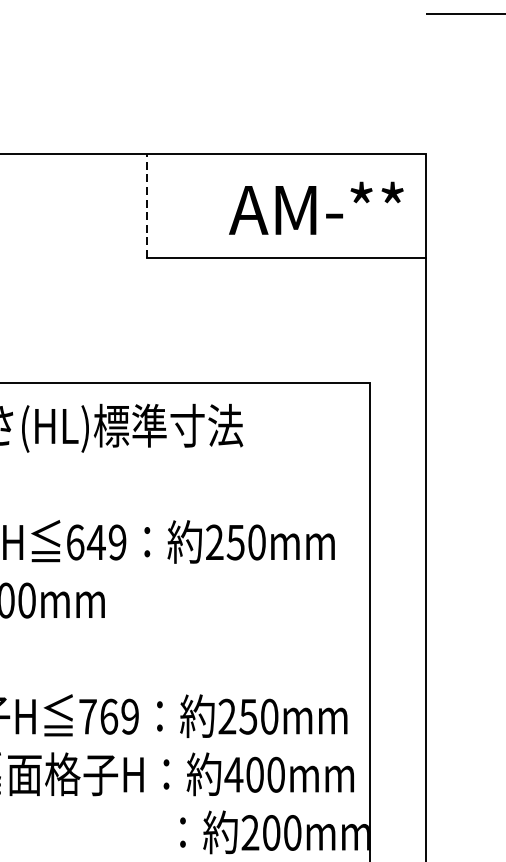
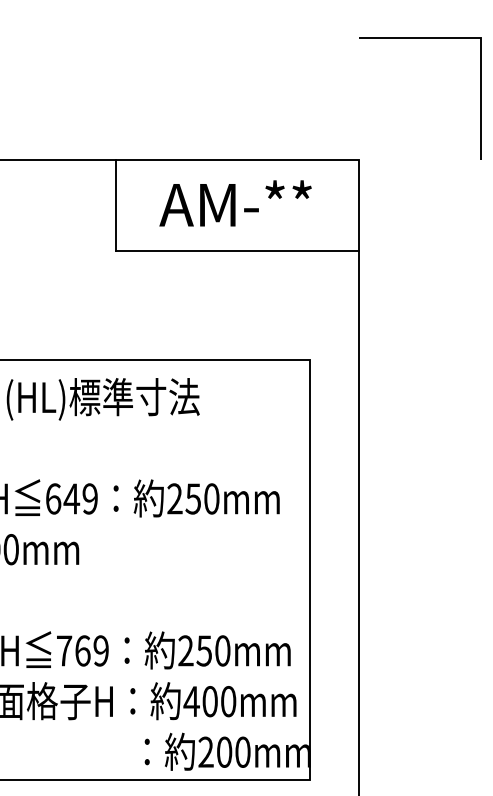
line: (146, 206) -> (115, 205), dashed -> solid
text: (316, 208) -> (235, 203), moved

